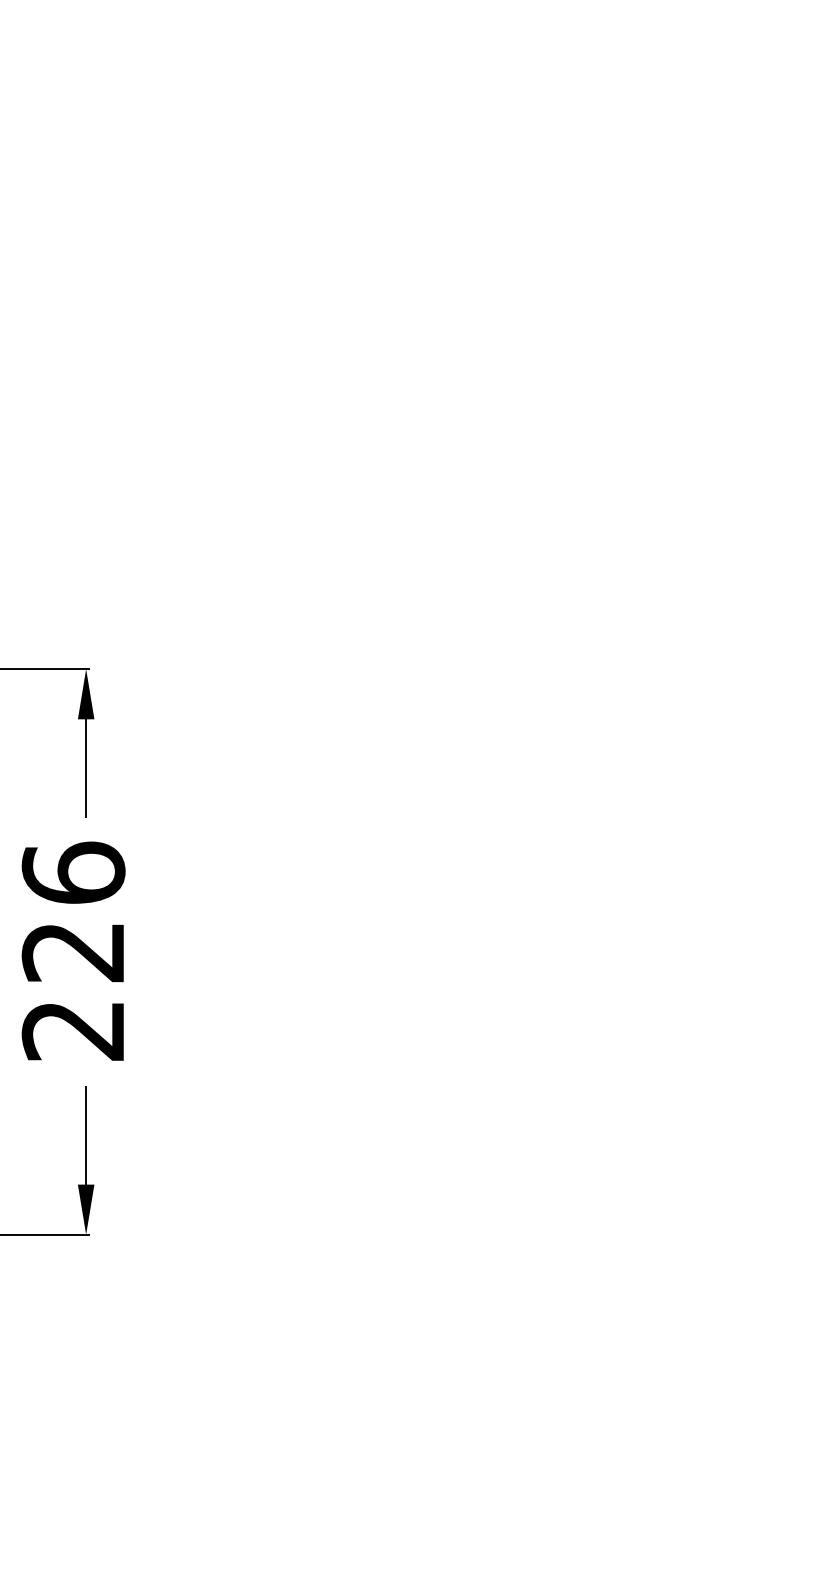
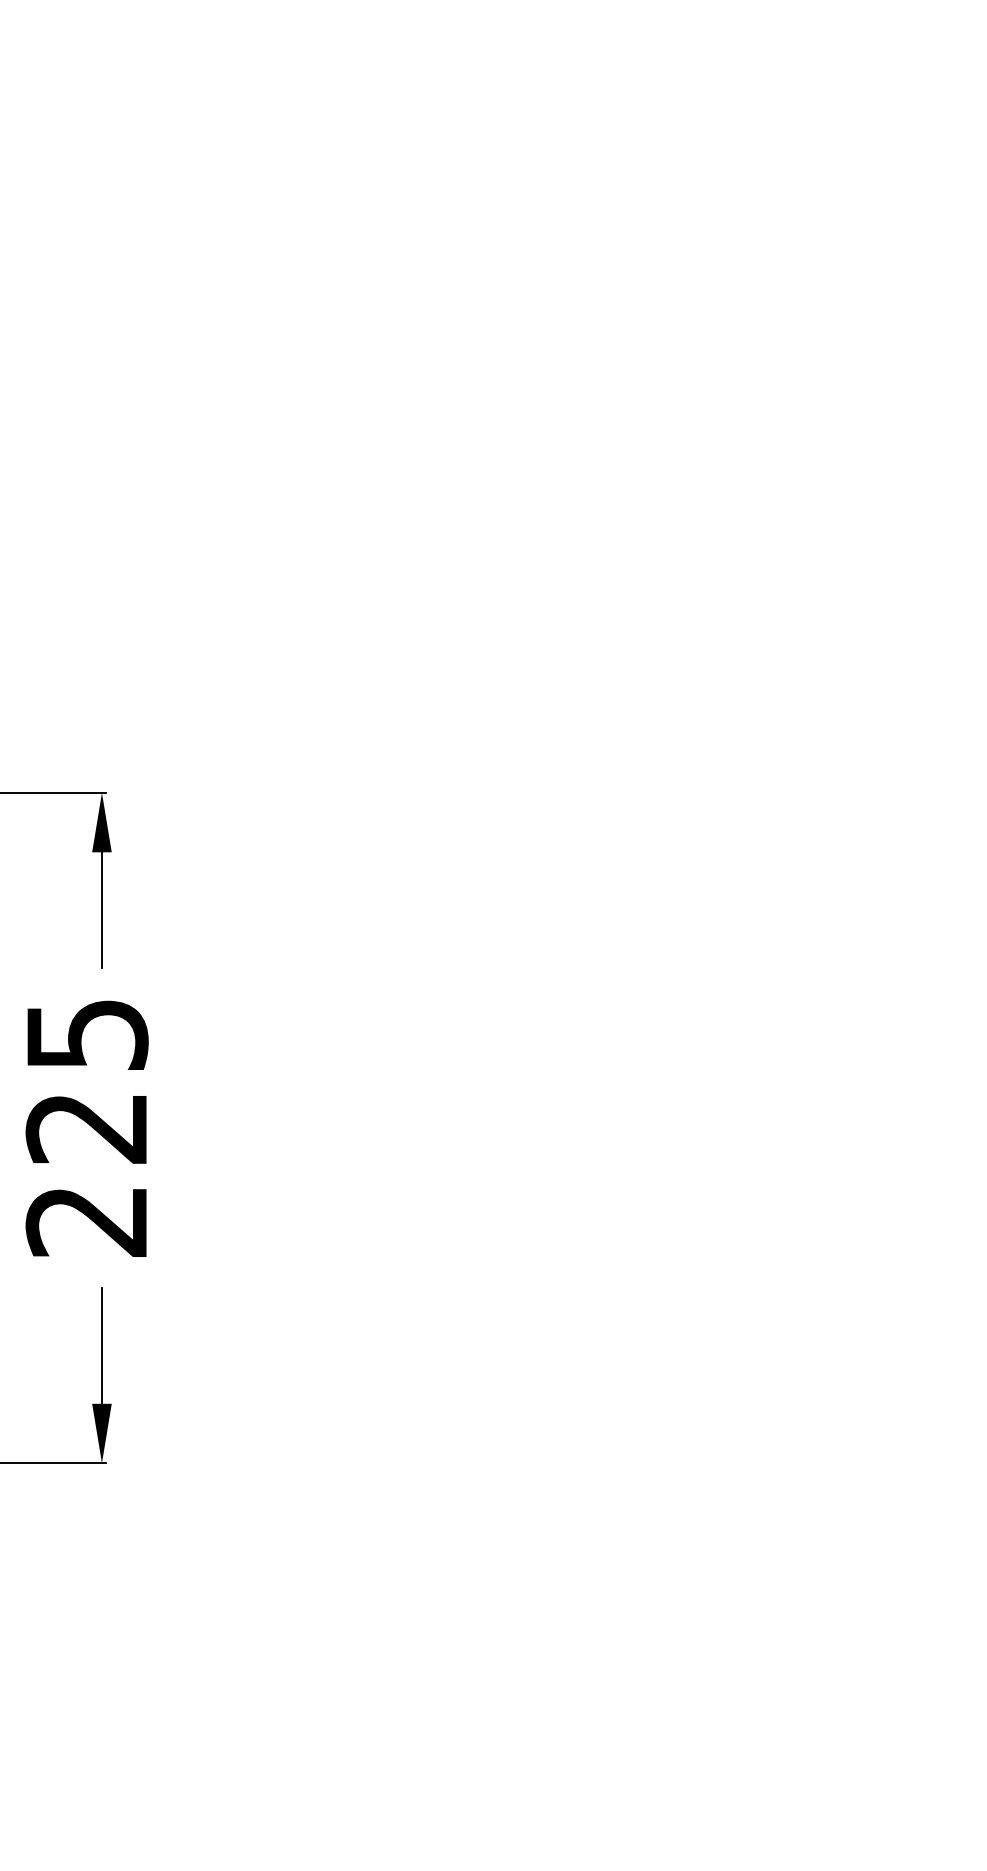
text: (73, 872) -> (86, 1033), 226 -> 225

